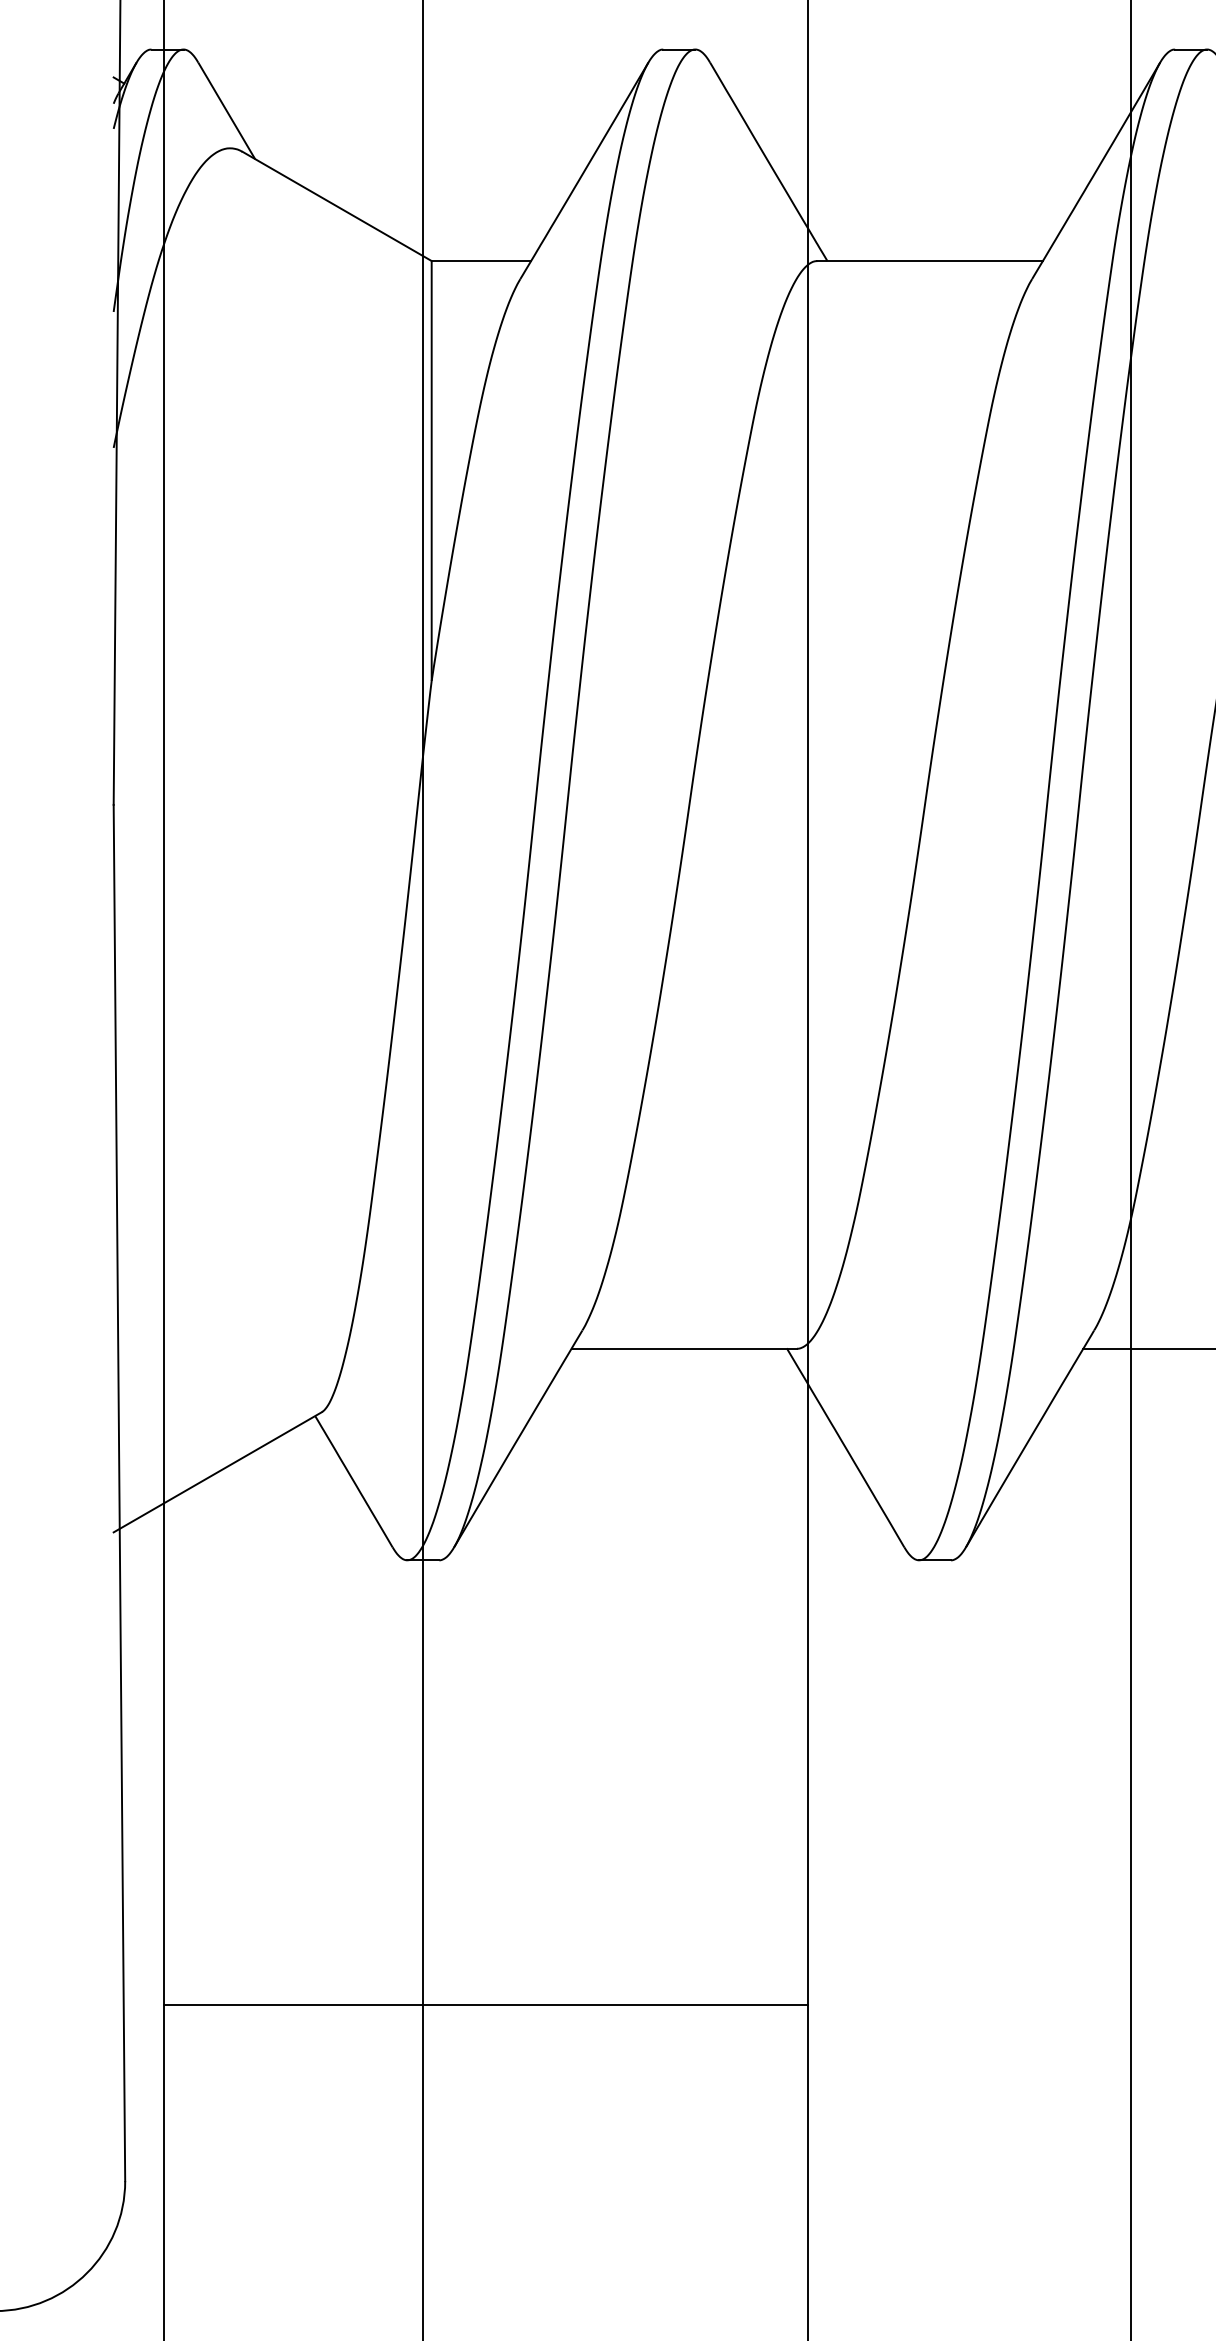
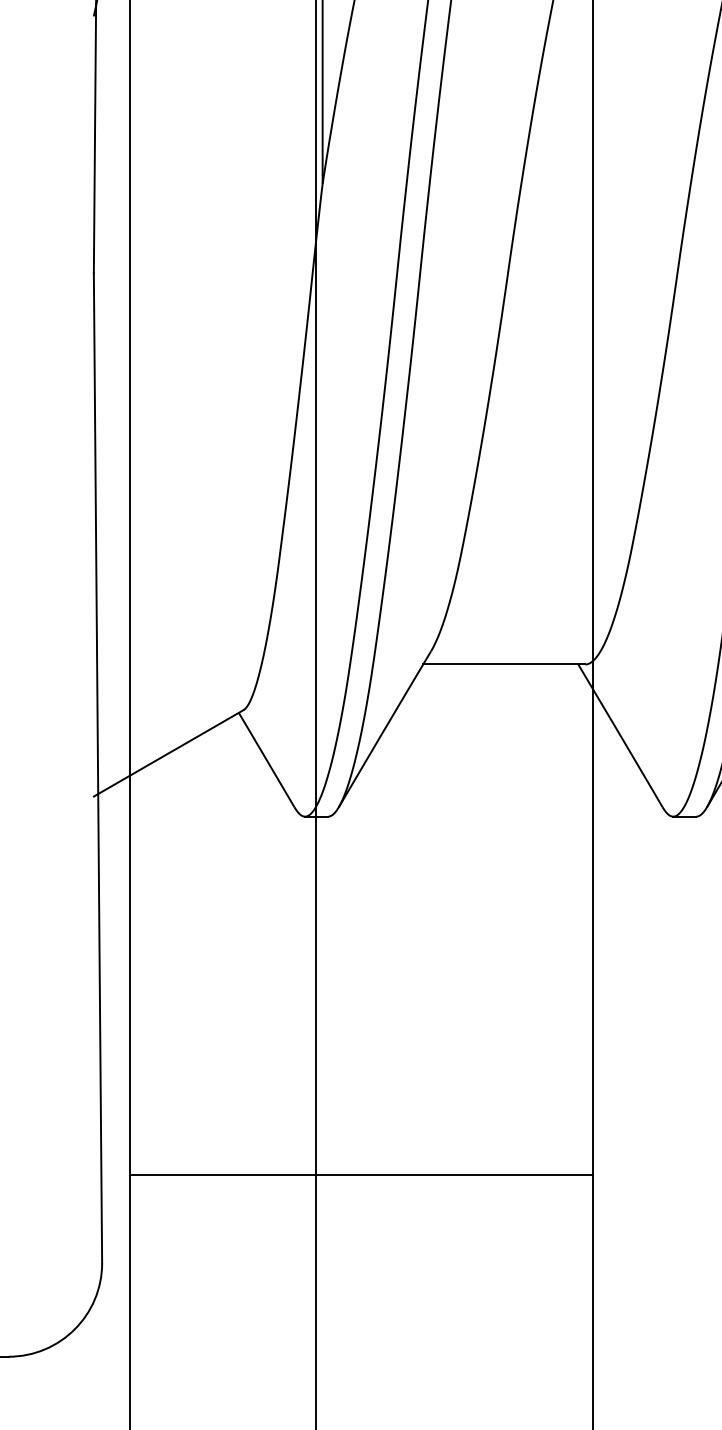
line: (485, 2004) -> (361, 1175), moved

